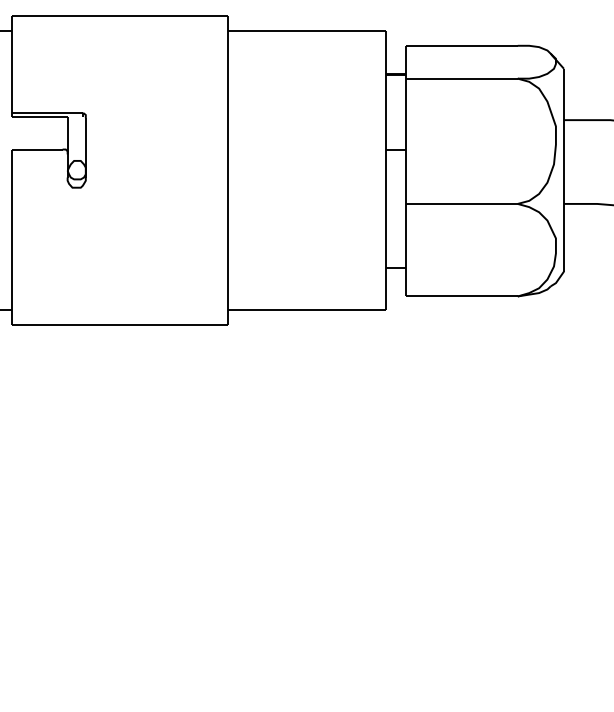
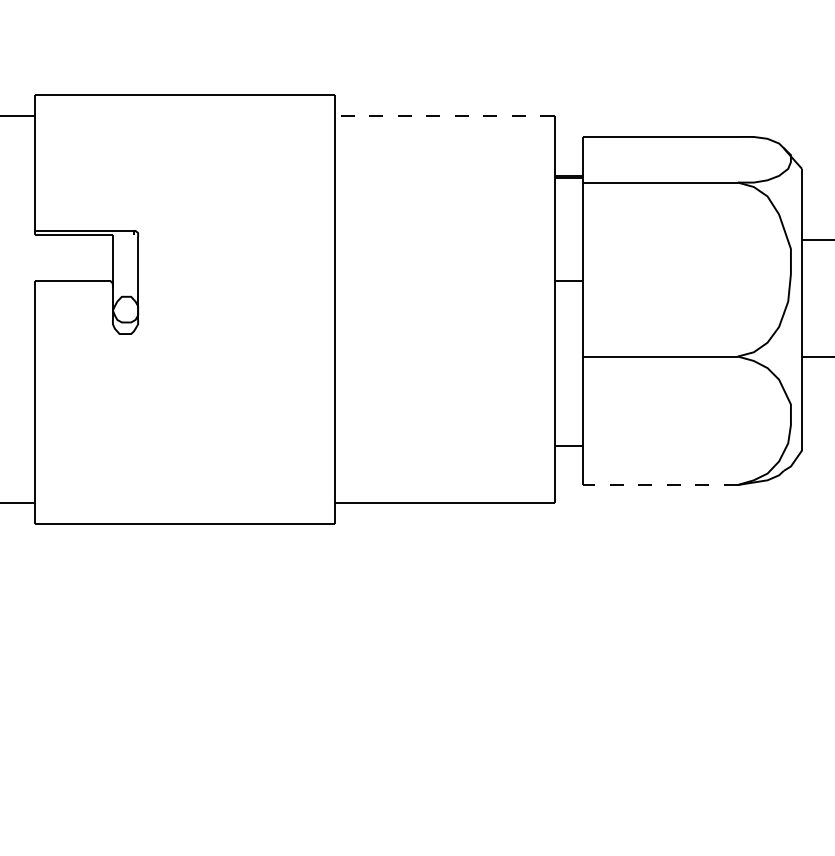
line: (306, 30) -> (444, 115), solid -> dashed
line: (461, 296) -> (659, 485), solid -> dashed

